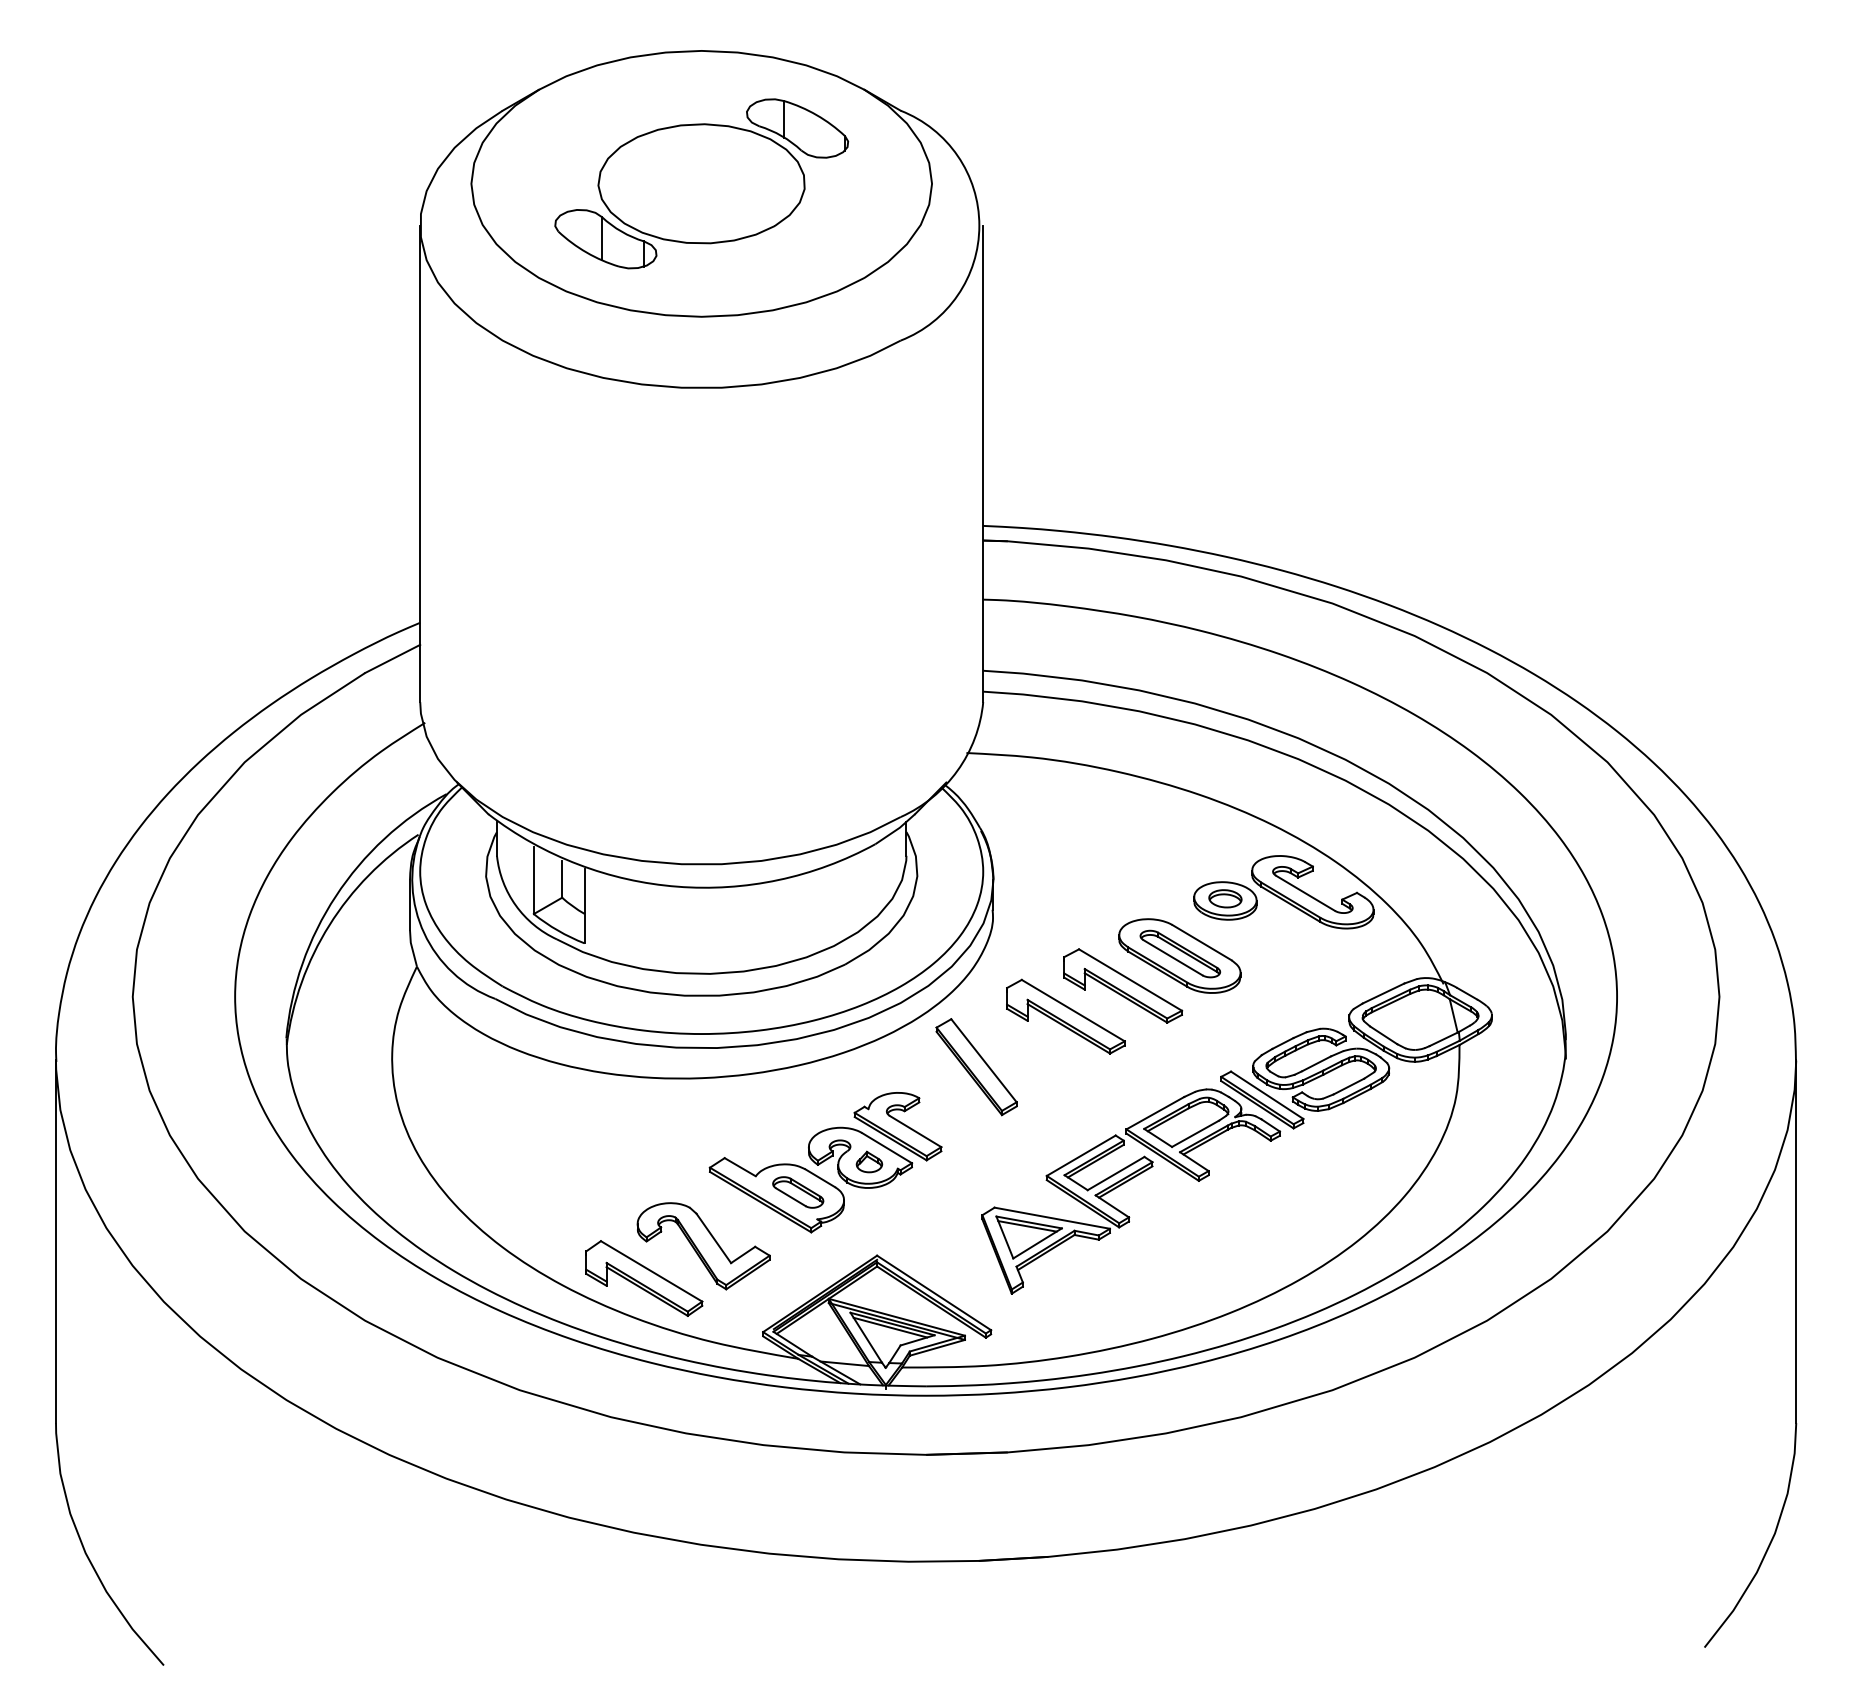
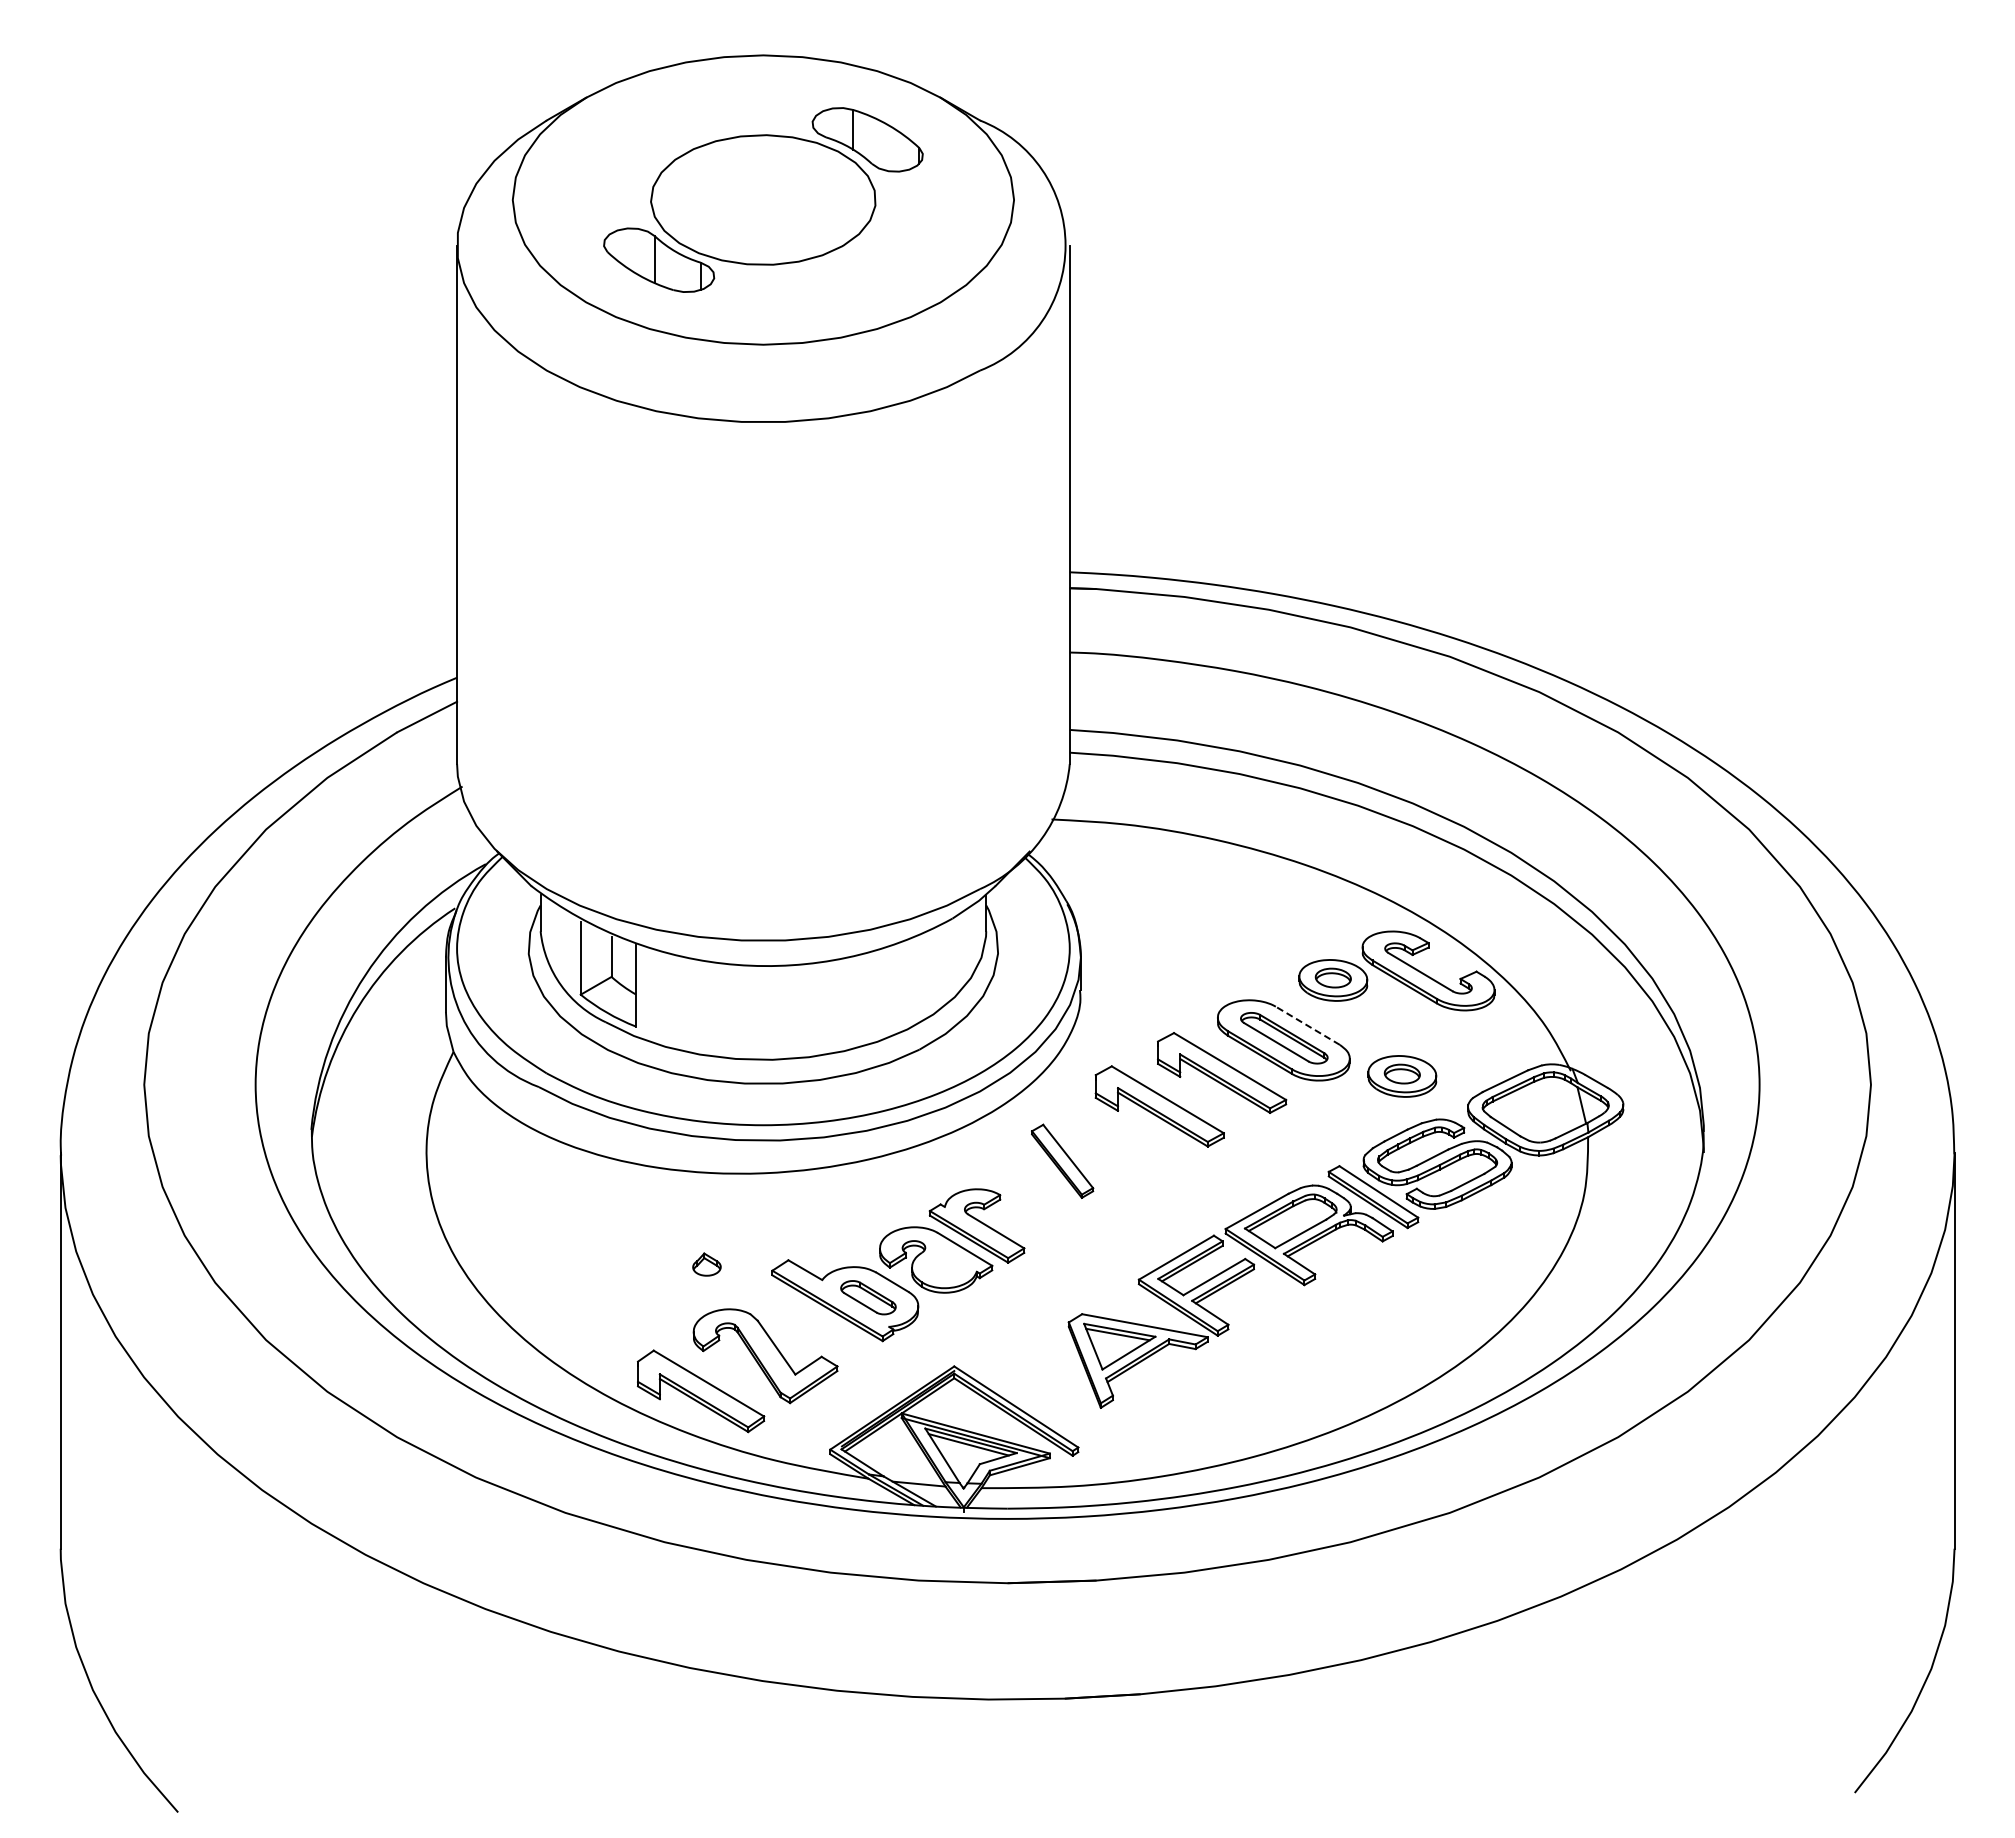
line: (1201, 942) -> (1307, 1025), solid -> dashed
part: (1288, 989) -> (1402, 1076), added
part: (976, 1067) -> (1062, 1161), size x0.7
part: (869, 1161) -> (706, 1264), moved

